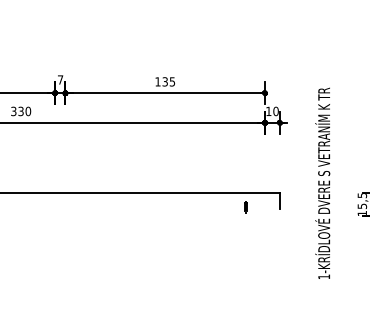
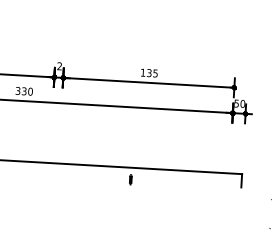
text: (60, 79) -> (59, 65), 7 -> 2
text: (268, 111) -> (236, 103), 10 -> 50
part: (245, 207) -> (130, 180), moved

